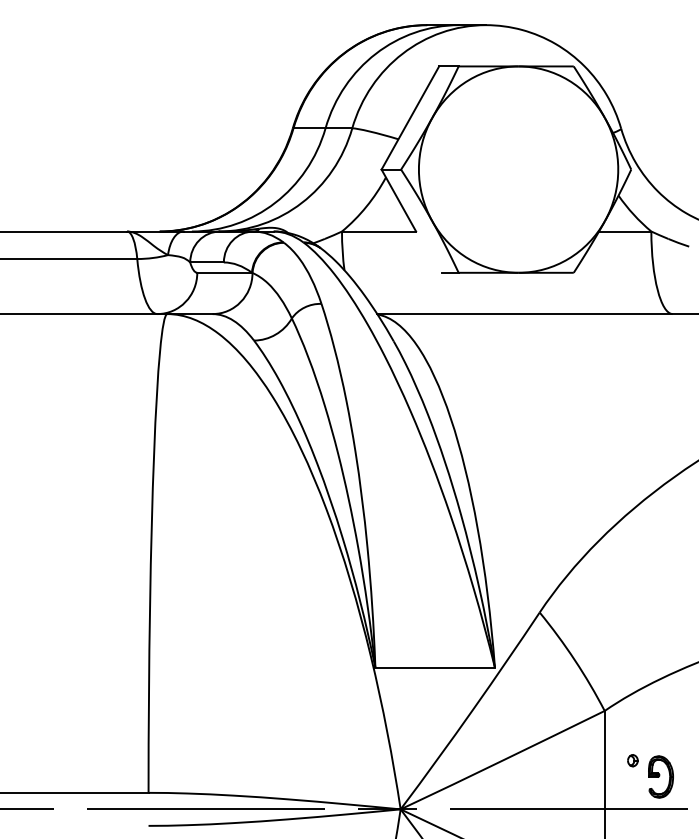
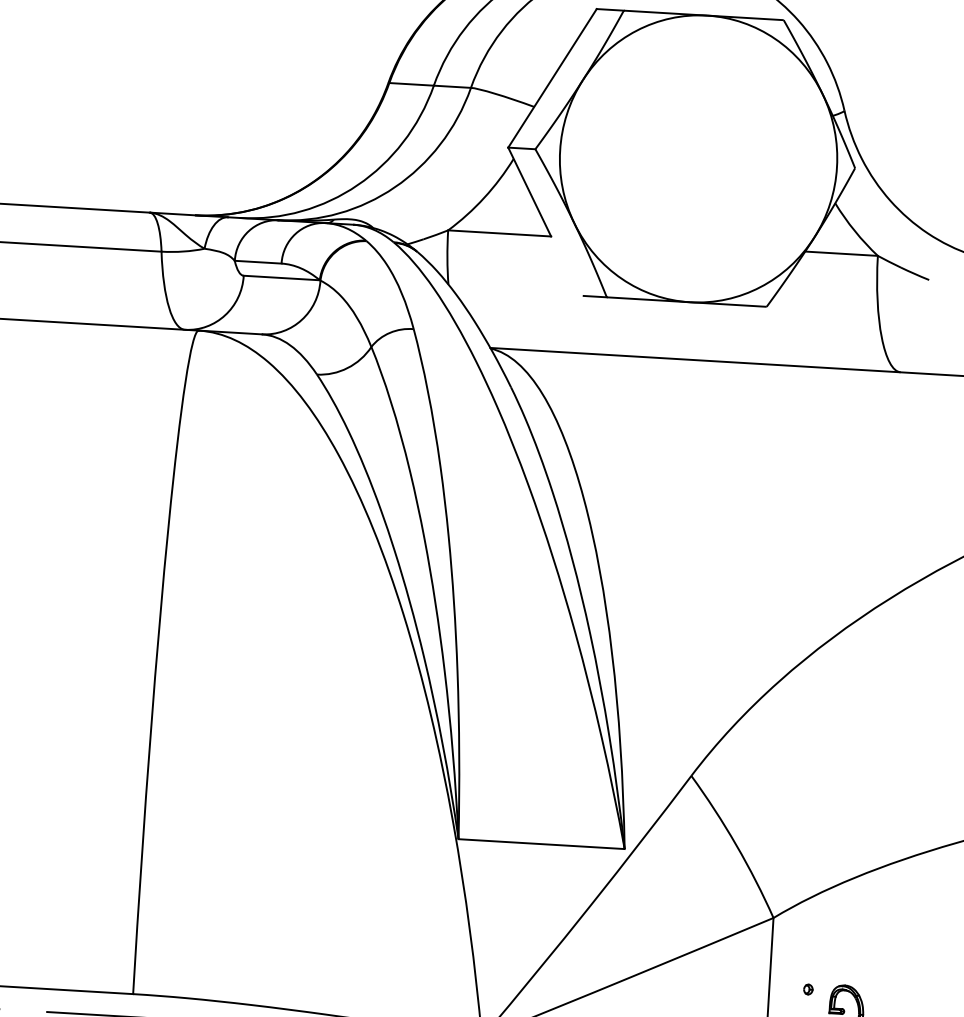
part: (632, 760) -> (808, 989), size x0.62

